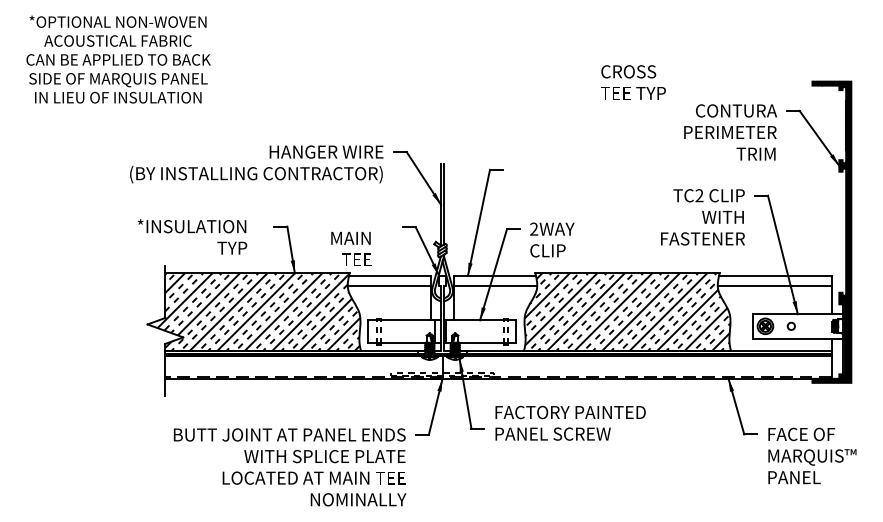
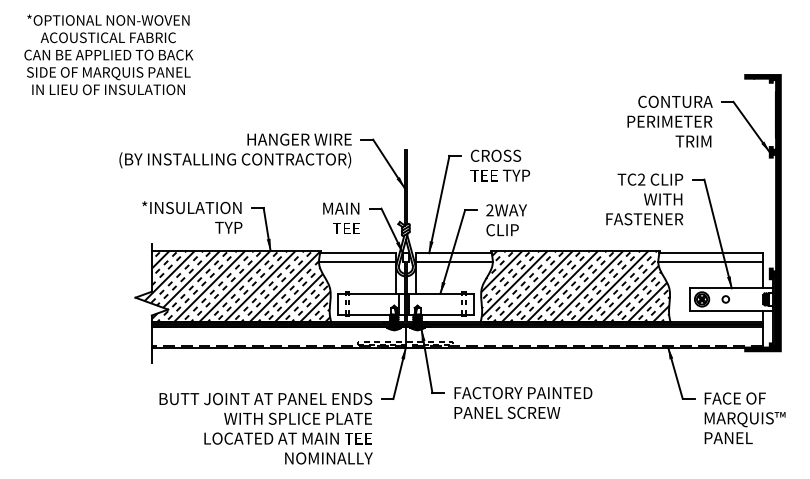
text: (633, 82) -> (500, 165), moved
text: (192, 236) -> (192, 217), moved
text: (351, 248) -> (341, 217), moved
text: (570, 422) -> (523, 402), moved

